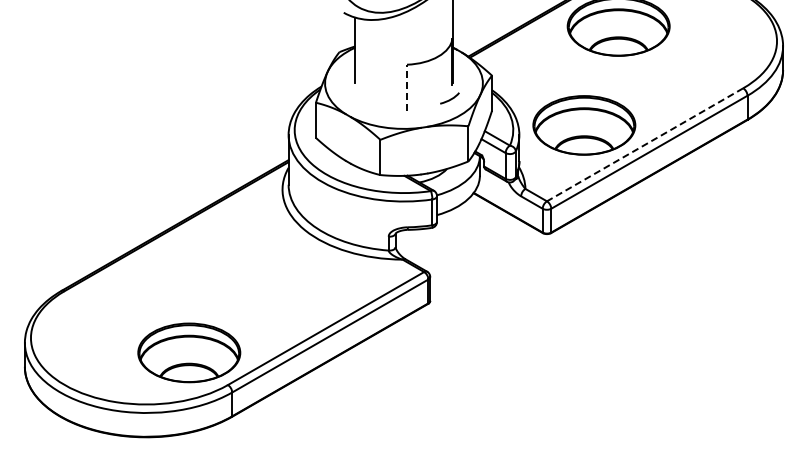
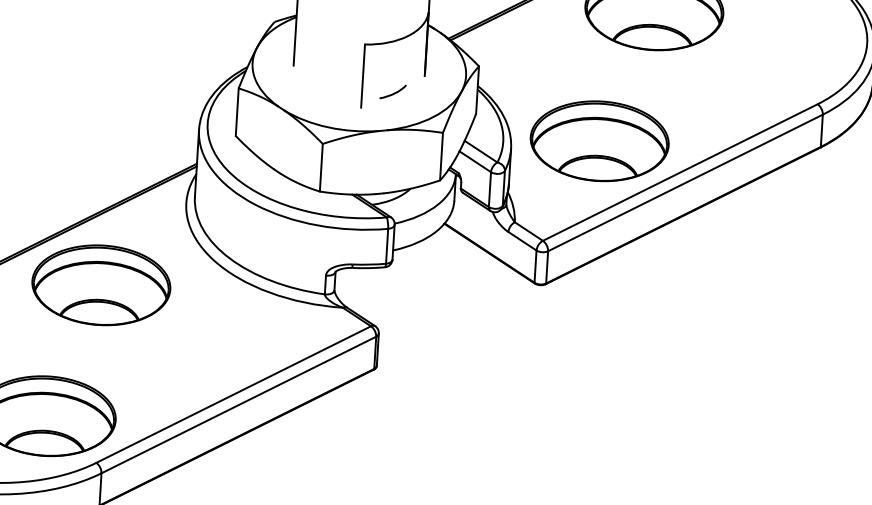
line: (407, 87) -> (363, 75), dashed -> solid
curve: (450, 98) -> (393, 92), moved
line: (644, 145) -> (679, 173), dashed -> solid
part: (223, 253) -> (101, 284), added

